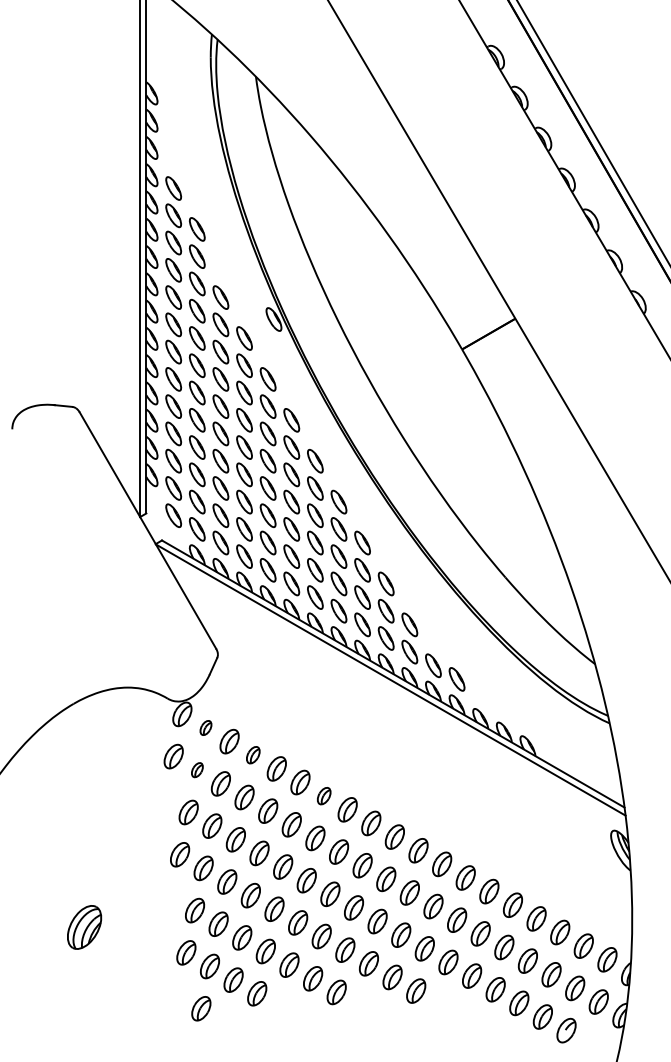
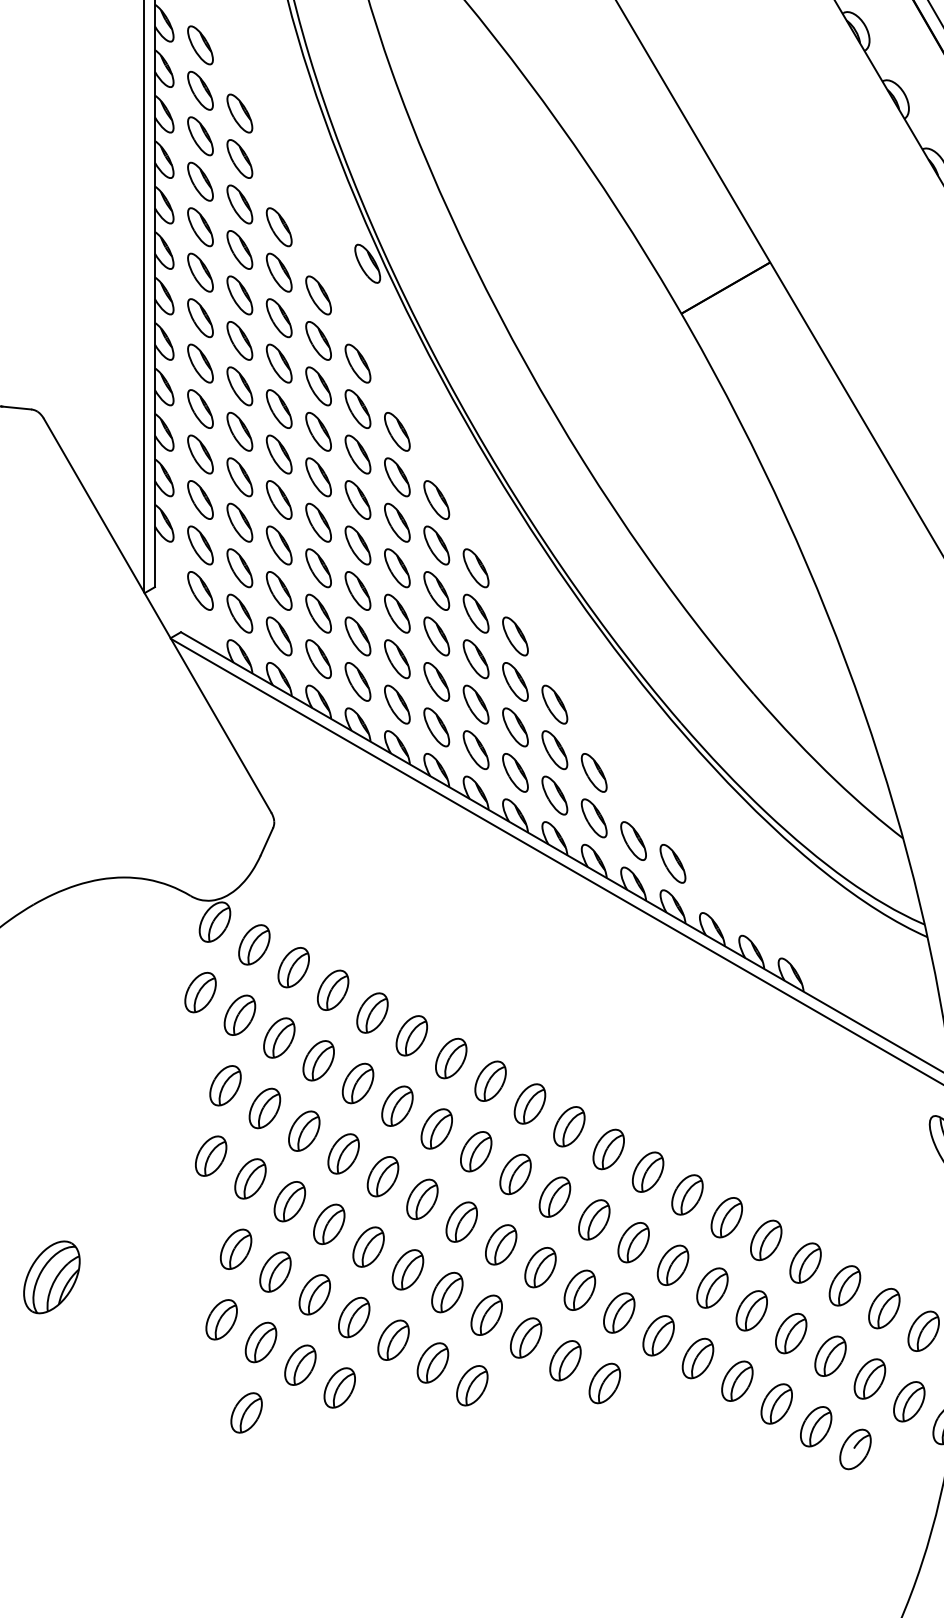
part: (205, 727) -> (253, 944), size x1.67
part: (253, 754) -> (333, 989), size x1.43
part: (197, 769) -> (240, 1014), size x1.67
part: (324, 795) -> (451, 1057), size x1.43

